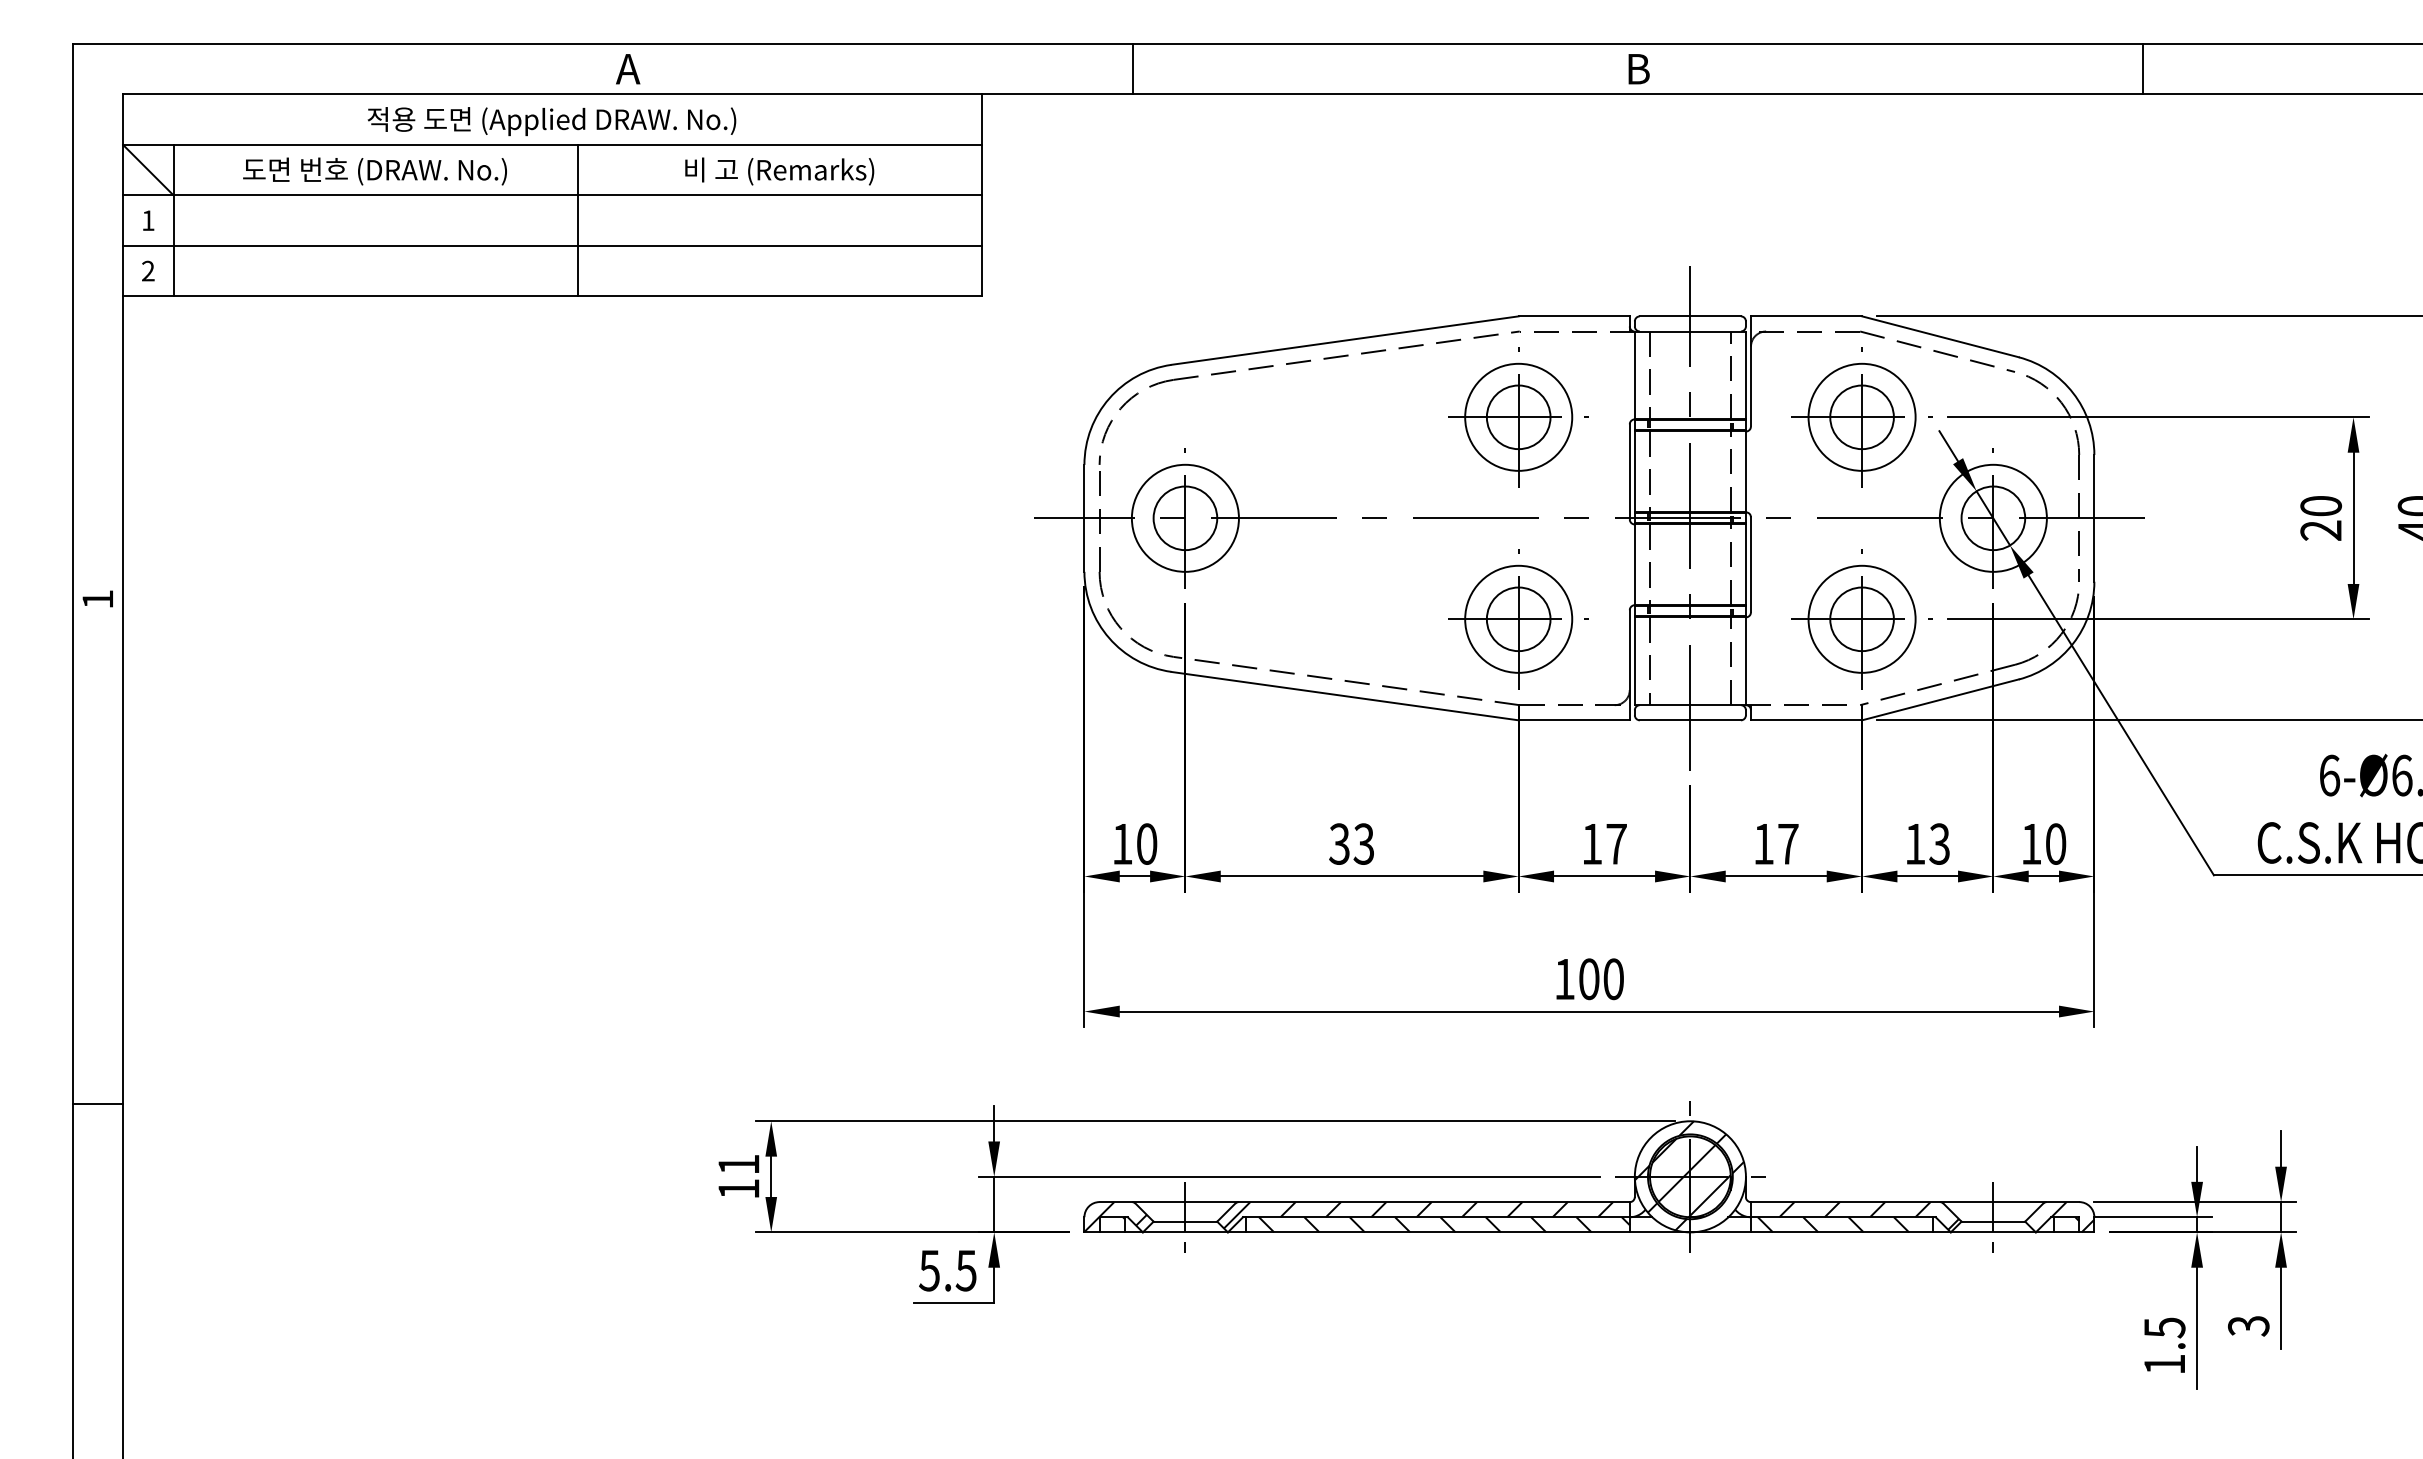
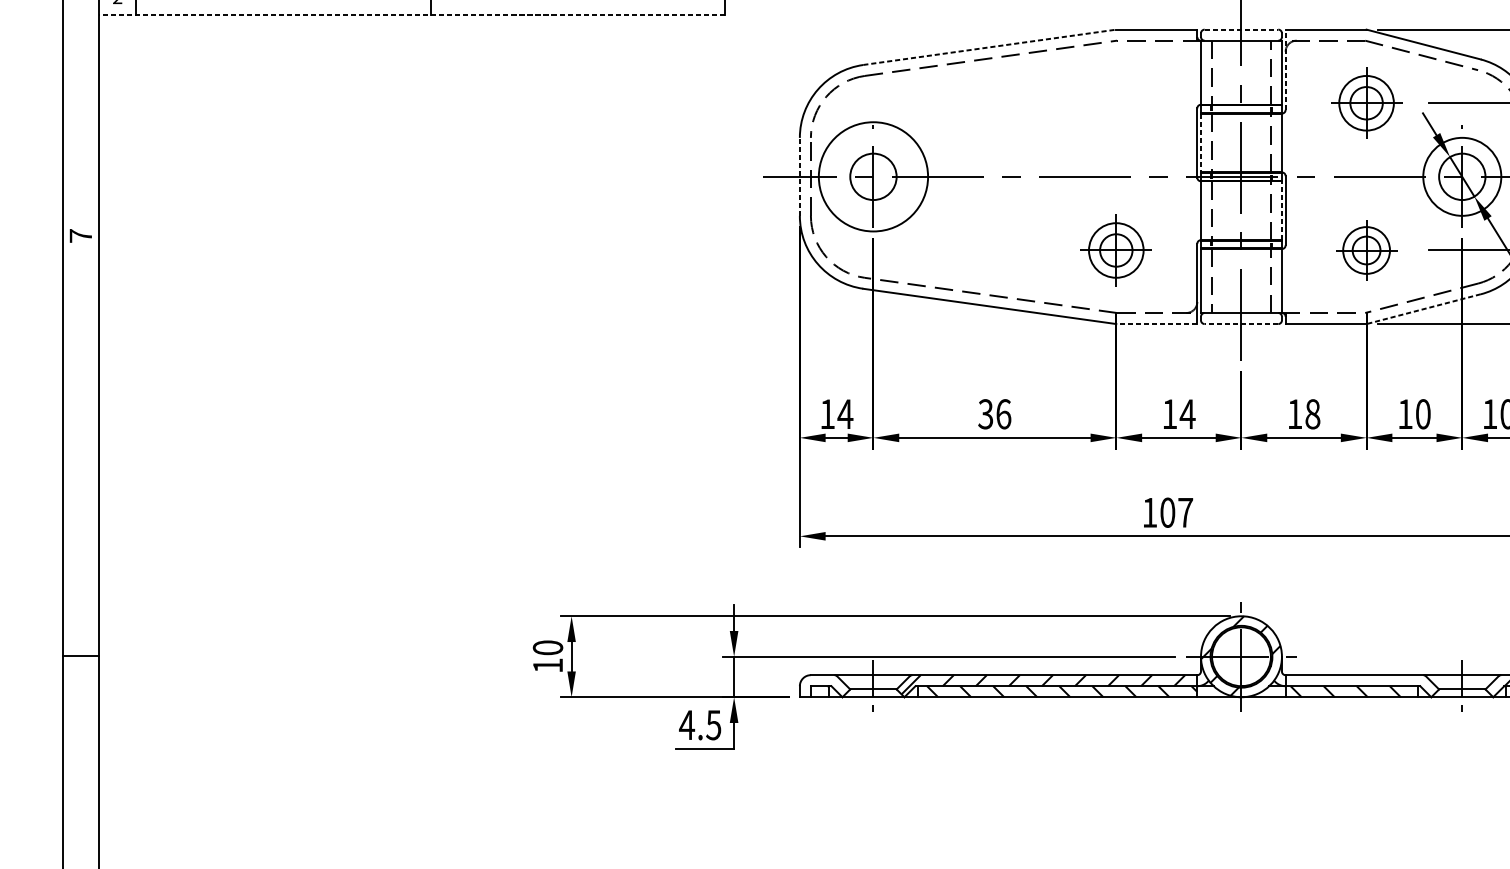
line: (551, 296) -> (411, 15), solid -> dashed
line: (1690, 316) -> (1241, 29), solid -> dashed
line: (1345, 340) -> (990, 47), solid -> dashed
line: (1750, 370) -> (1285, 69), solid -> dashed
part: (1518, 417) -> (1116, 103), removed
part: (1861, 417) -> (1366, 103), size x0.7
line: (1634, 472) -> (1200, 143), solid -> dashed
line: (1084, 517) -> (799, 176), solid -> dashed
circle: (1184, 517) -> (872, 176), size x1.4
line: (1745, 564) -> (1281, 210), solid -> dashed
text: (97, 599) -> (80, 236), 1 -> 7
part: (1518, 619) -> (1116, 250), size x0.7
part: (1861, 619) -> (1366, 250), size x0.6
line: (1940, 699) -> (1423, 308), solid -> dashed
line: (1574, 720) -> (1157, 324), solid -> dashed
line: (1689, 720) -> (1240, 324), solid -> dashed
text: (1146, 843) -> (845, 413), 10 -> 14
text: (1363, 843) -> (1003, 413), 33 -> 36
text: (1788, 843) -> (1312, 413), 17 -> 18
text: (1939, 843) -> (1423, 413), 13 -> 10
text: (1616, 844) -> (1187, 414), 17 -> 14
text: (1613, 979) -> (1185, 512), 100 -> 107
line: (97, 1104) -> (80, 655), moved
text: (738, 1164) -> (547, 647), 11 -> 10
hatch: (1691, 1177) -> (1242, 657), removed
hatch: (1868, 1215) -> (1371, 684), removed
hatch: (1115, 1216) -> (822, 685), removed
text: (929, 1270) -> (686, 725), 5.5 -> 4.5

